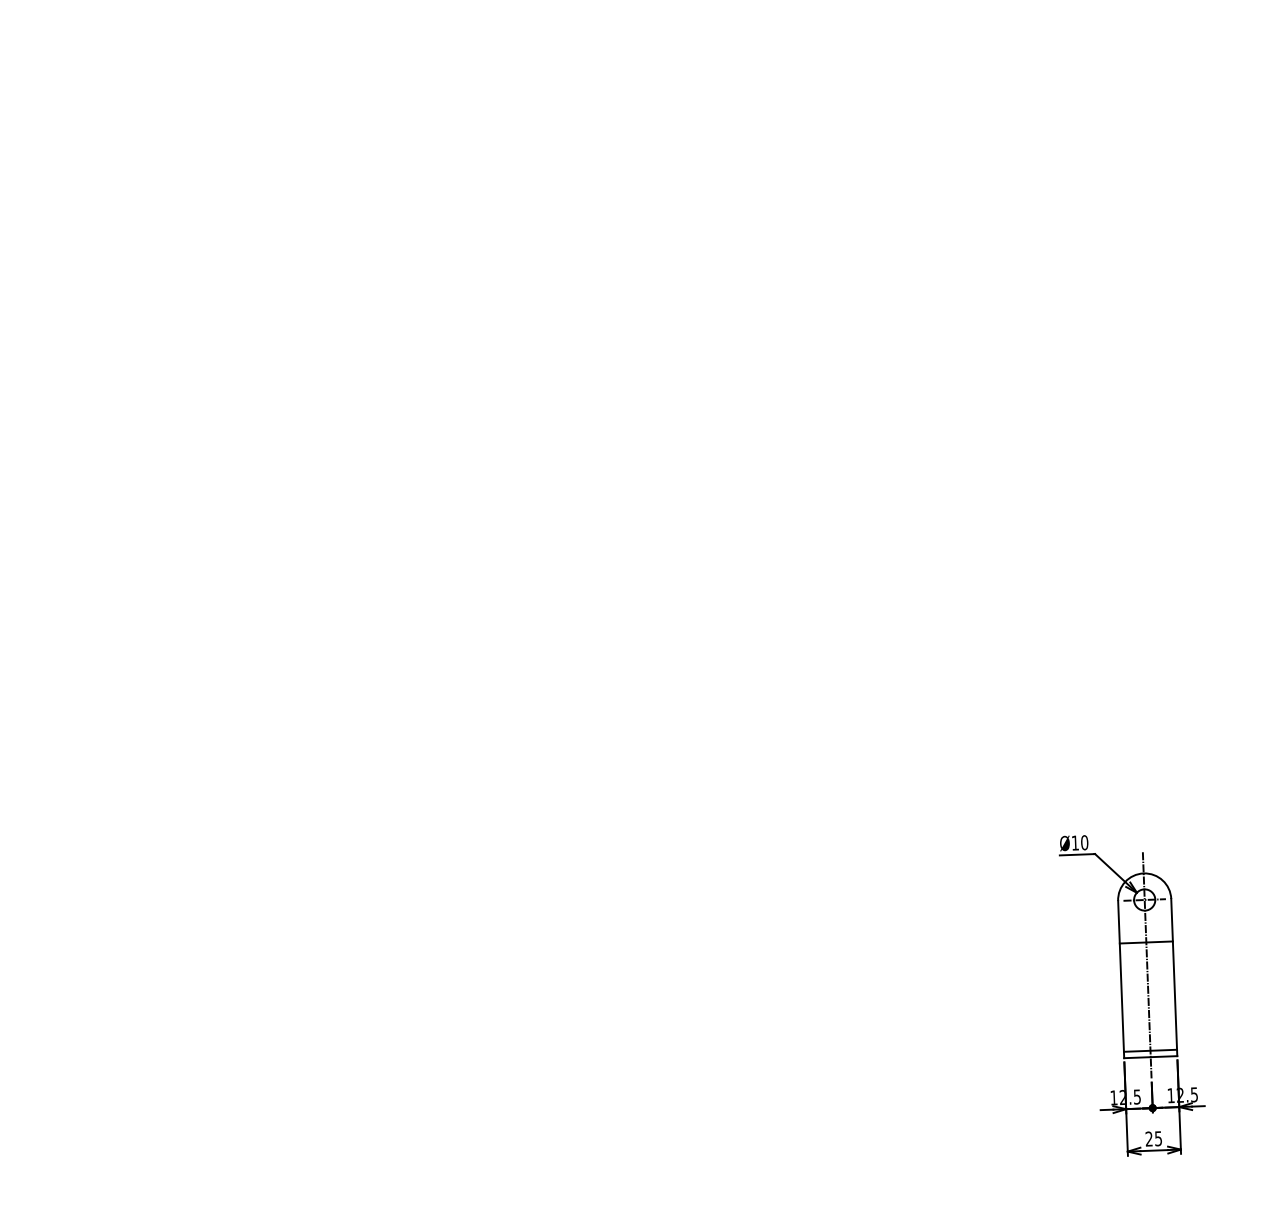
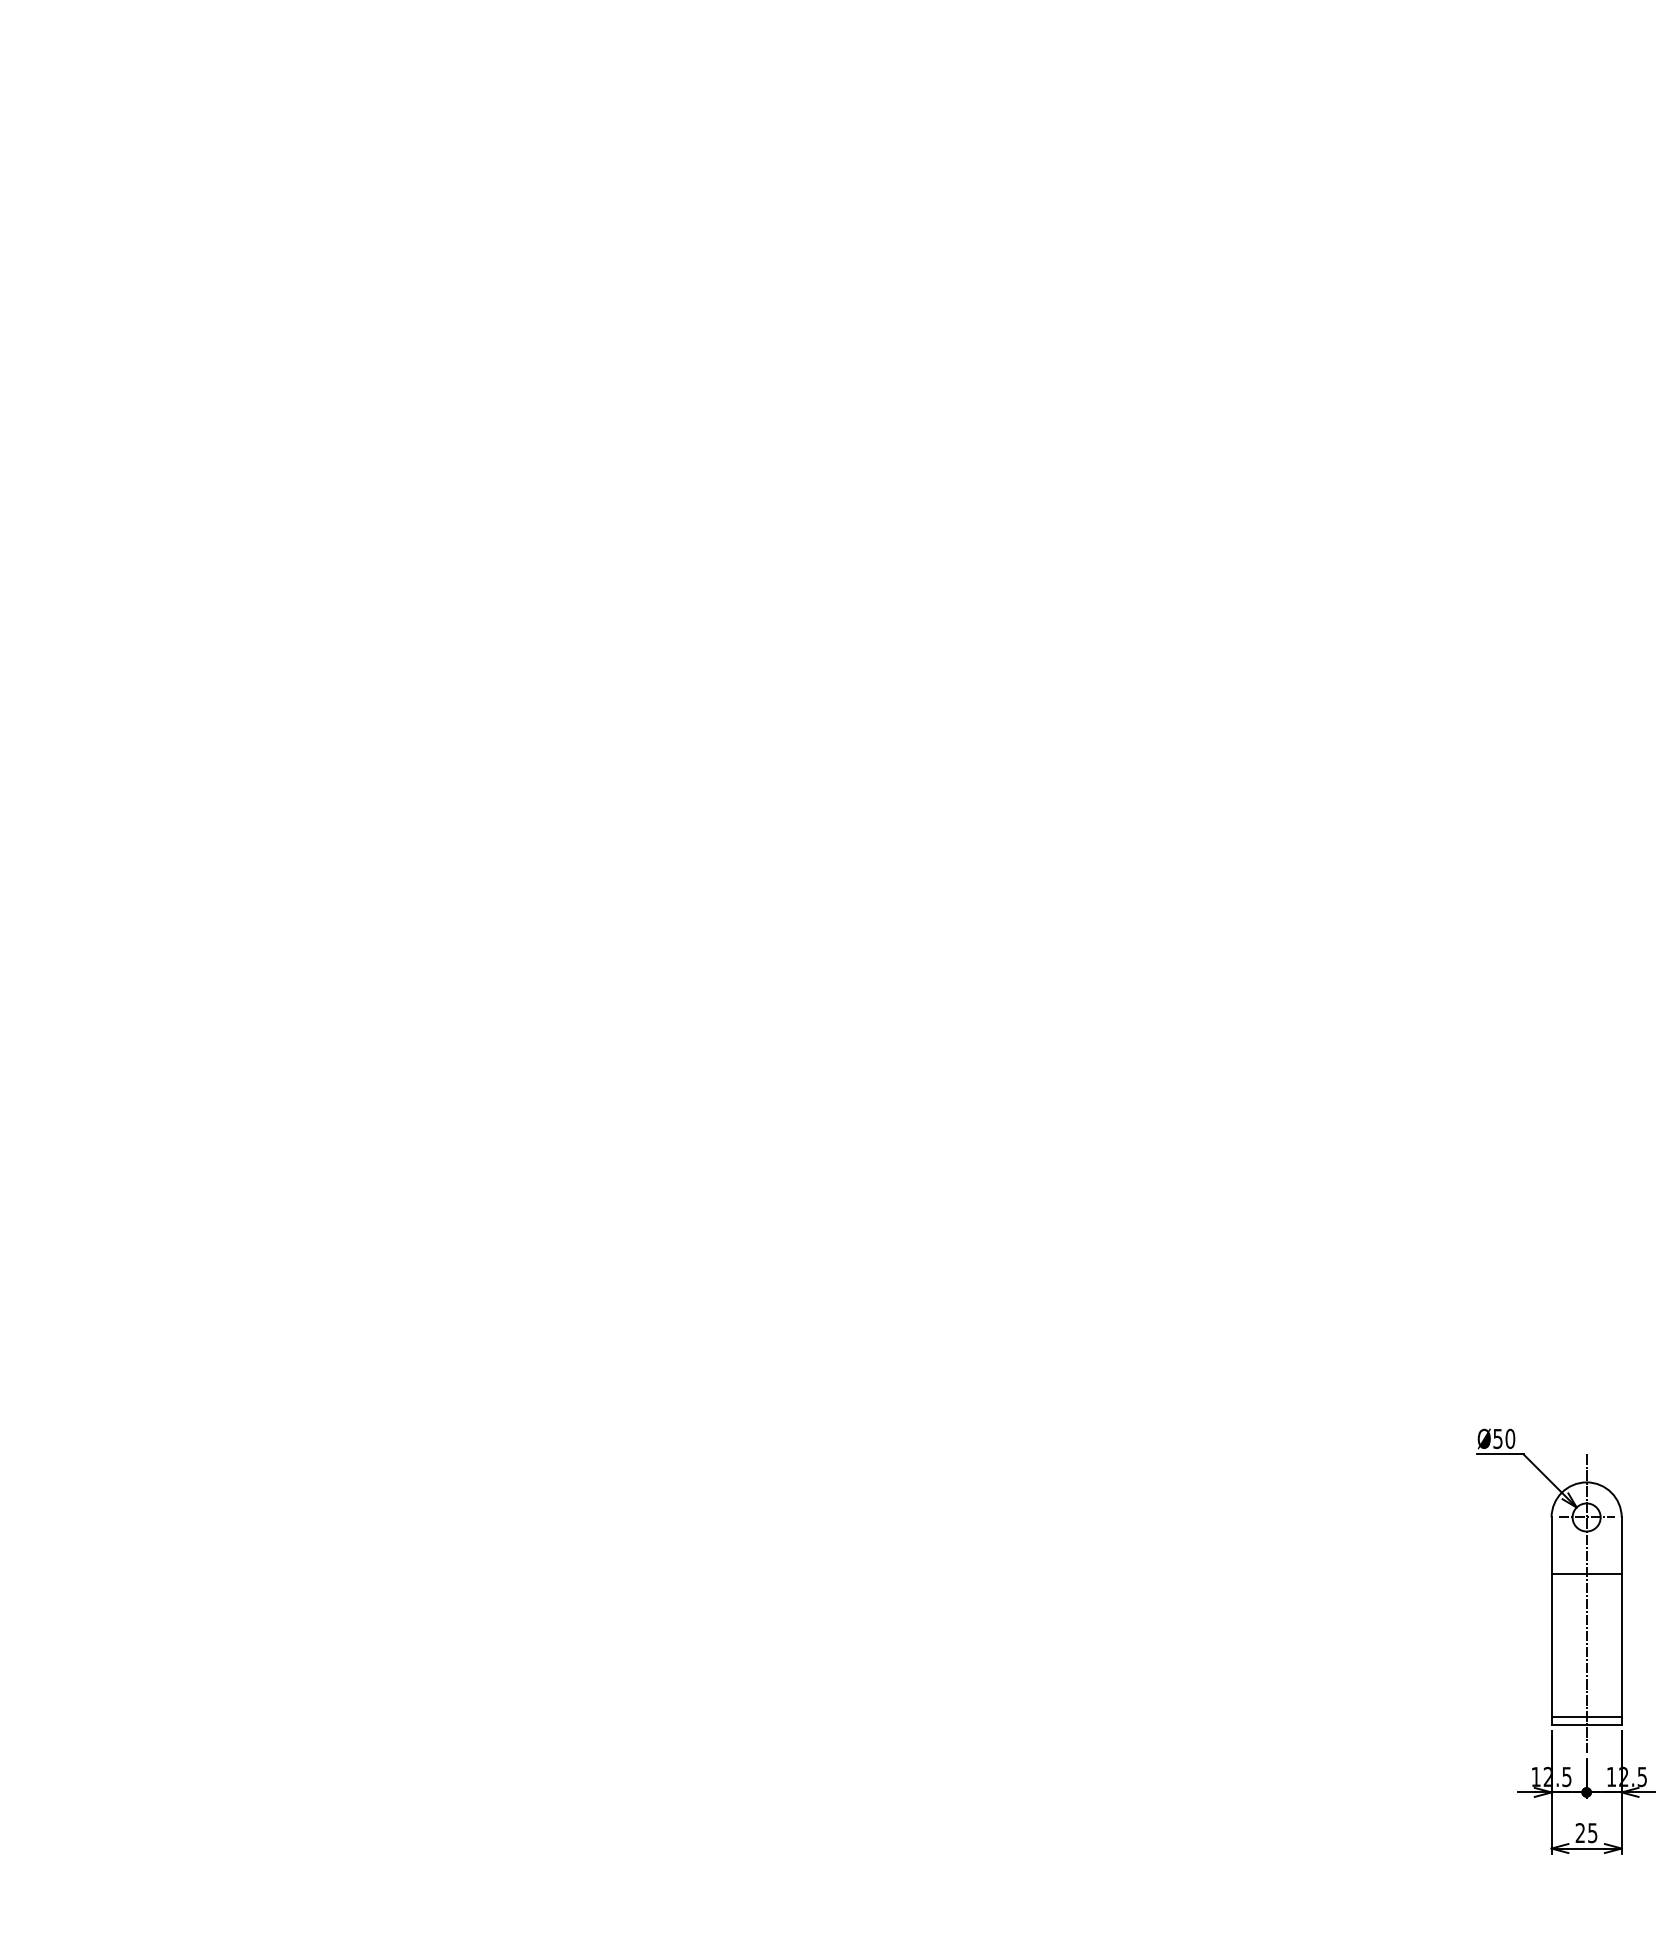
text: (1074, 842) -> (1497, 1438), Ø10 -> Ø50

